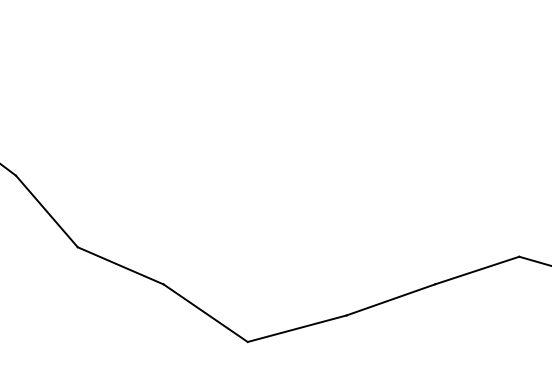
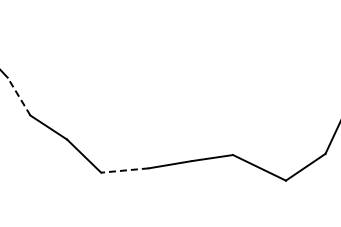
line: (45, 211) -> (18, 96), solid -> dashed
line: (298, 328) -> (125, 170), solid -> dashed

